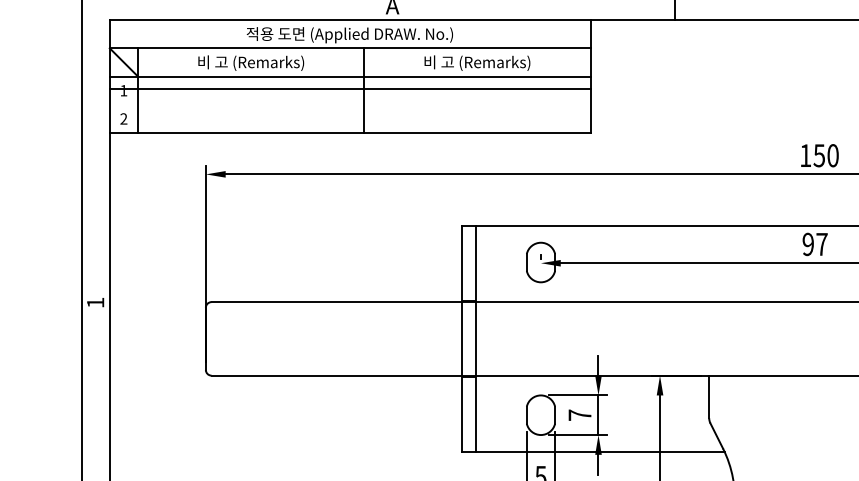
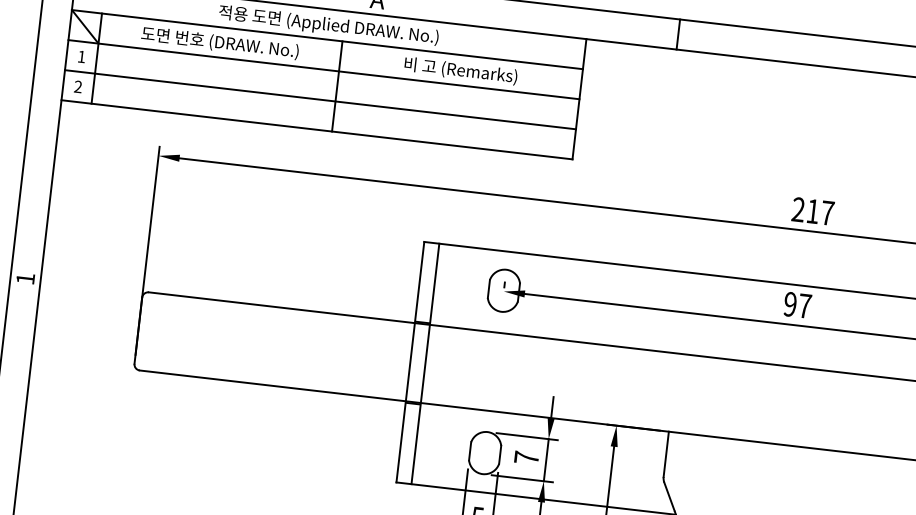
text: (250, 62) -> (219, 42), 비 고 (Remarks) -> 도면 번호 (DRAW. No.)
line: (349, 88) -> (319, 99), moved
text: (819, 155) -> (813, 211), 150 -> 217

